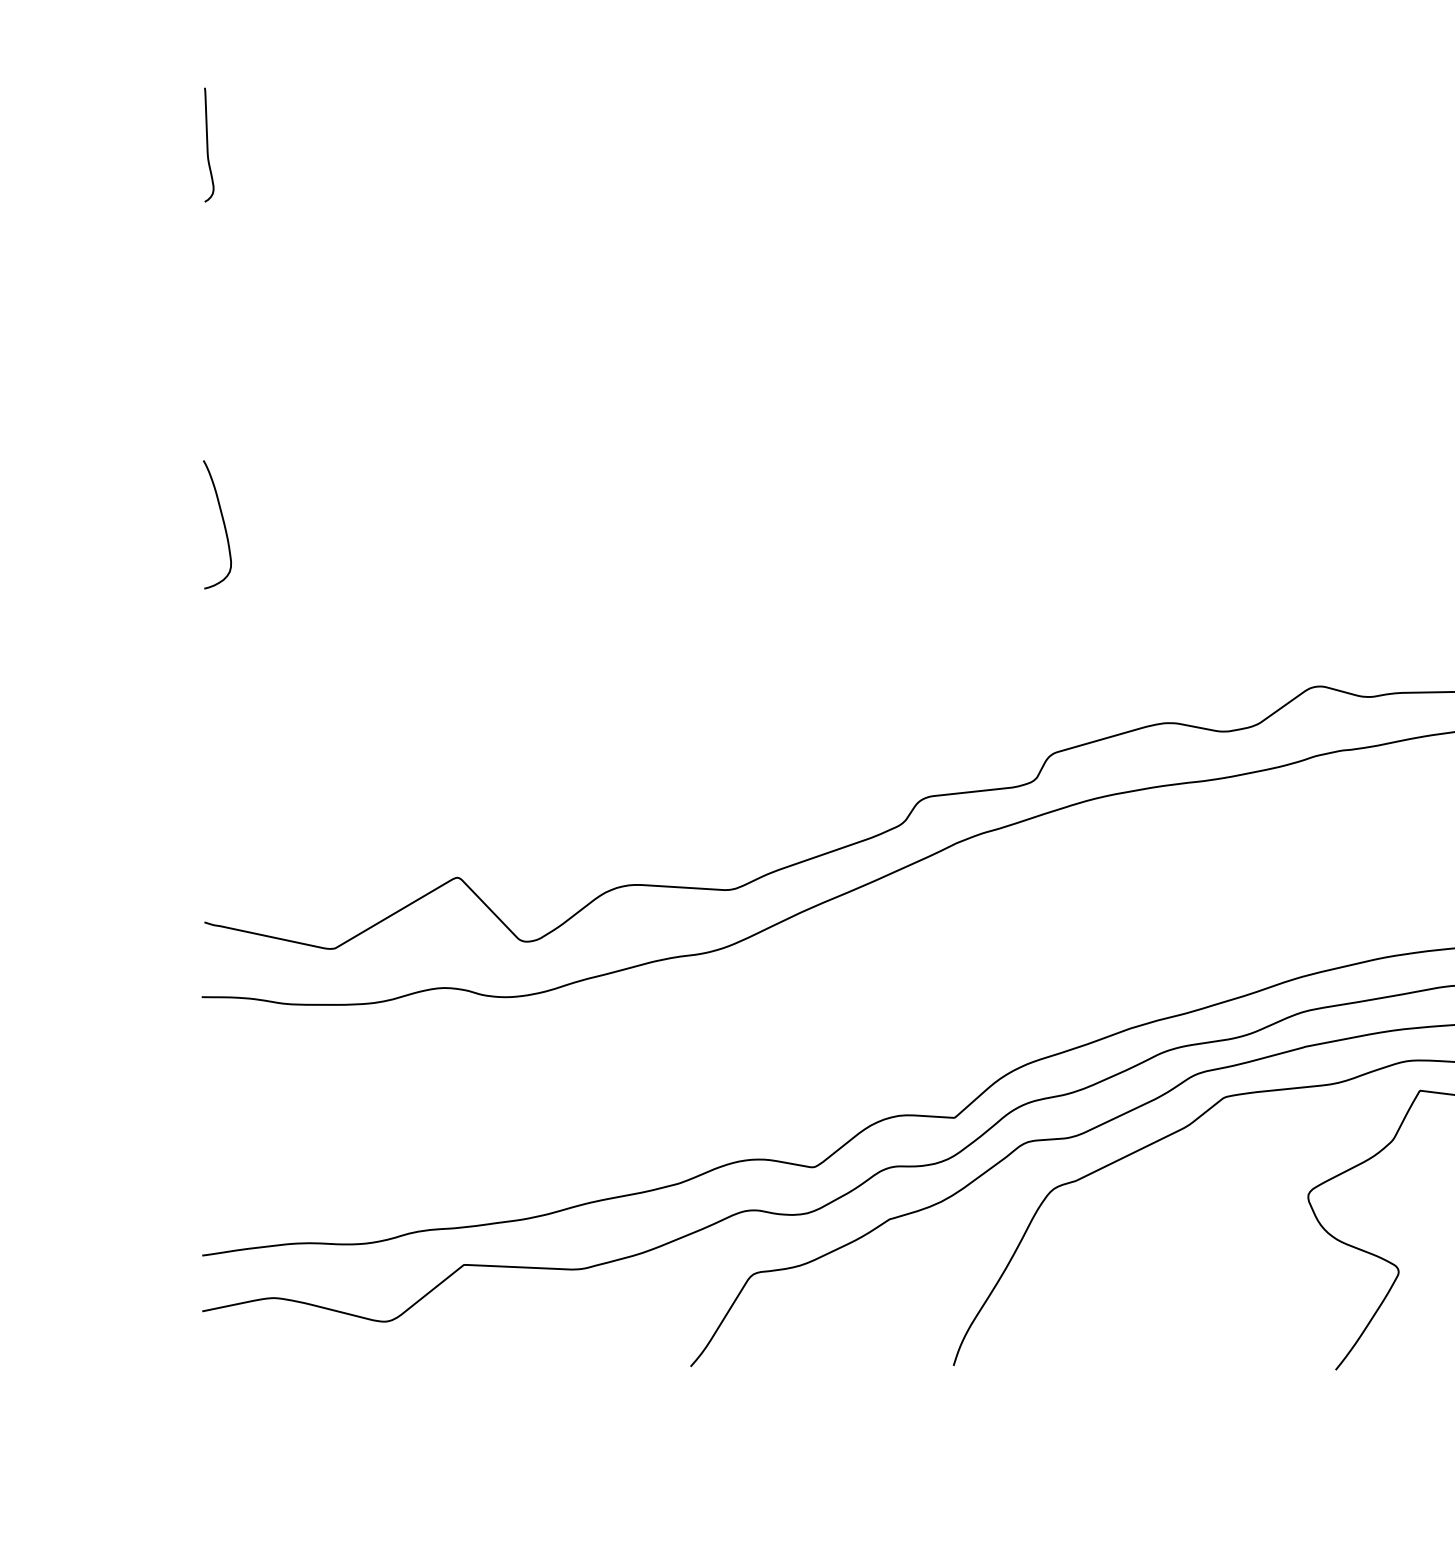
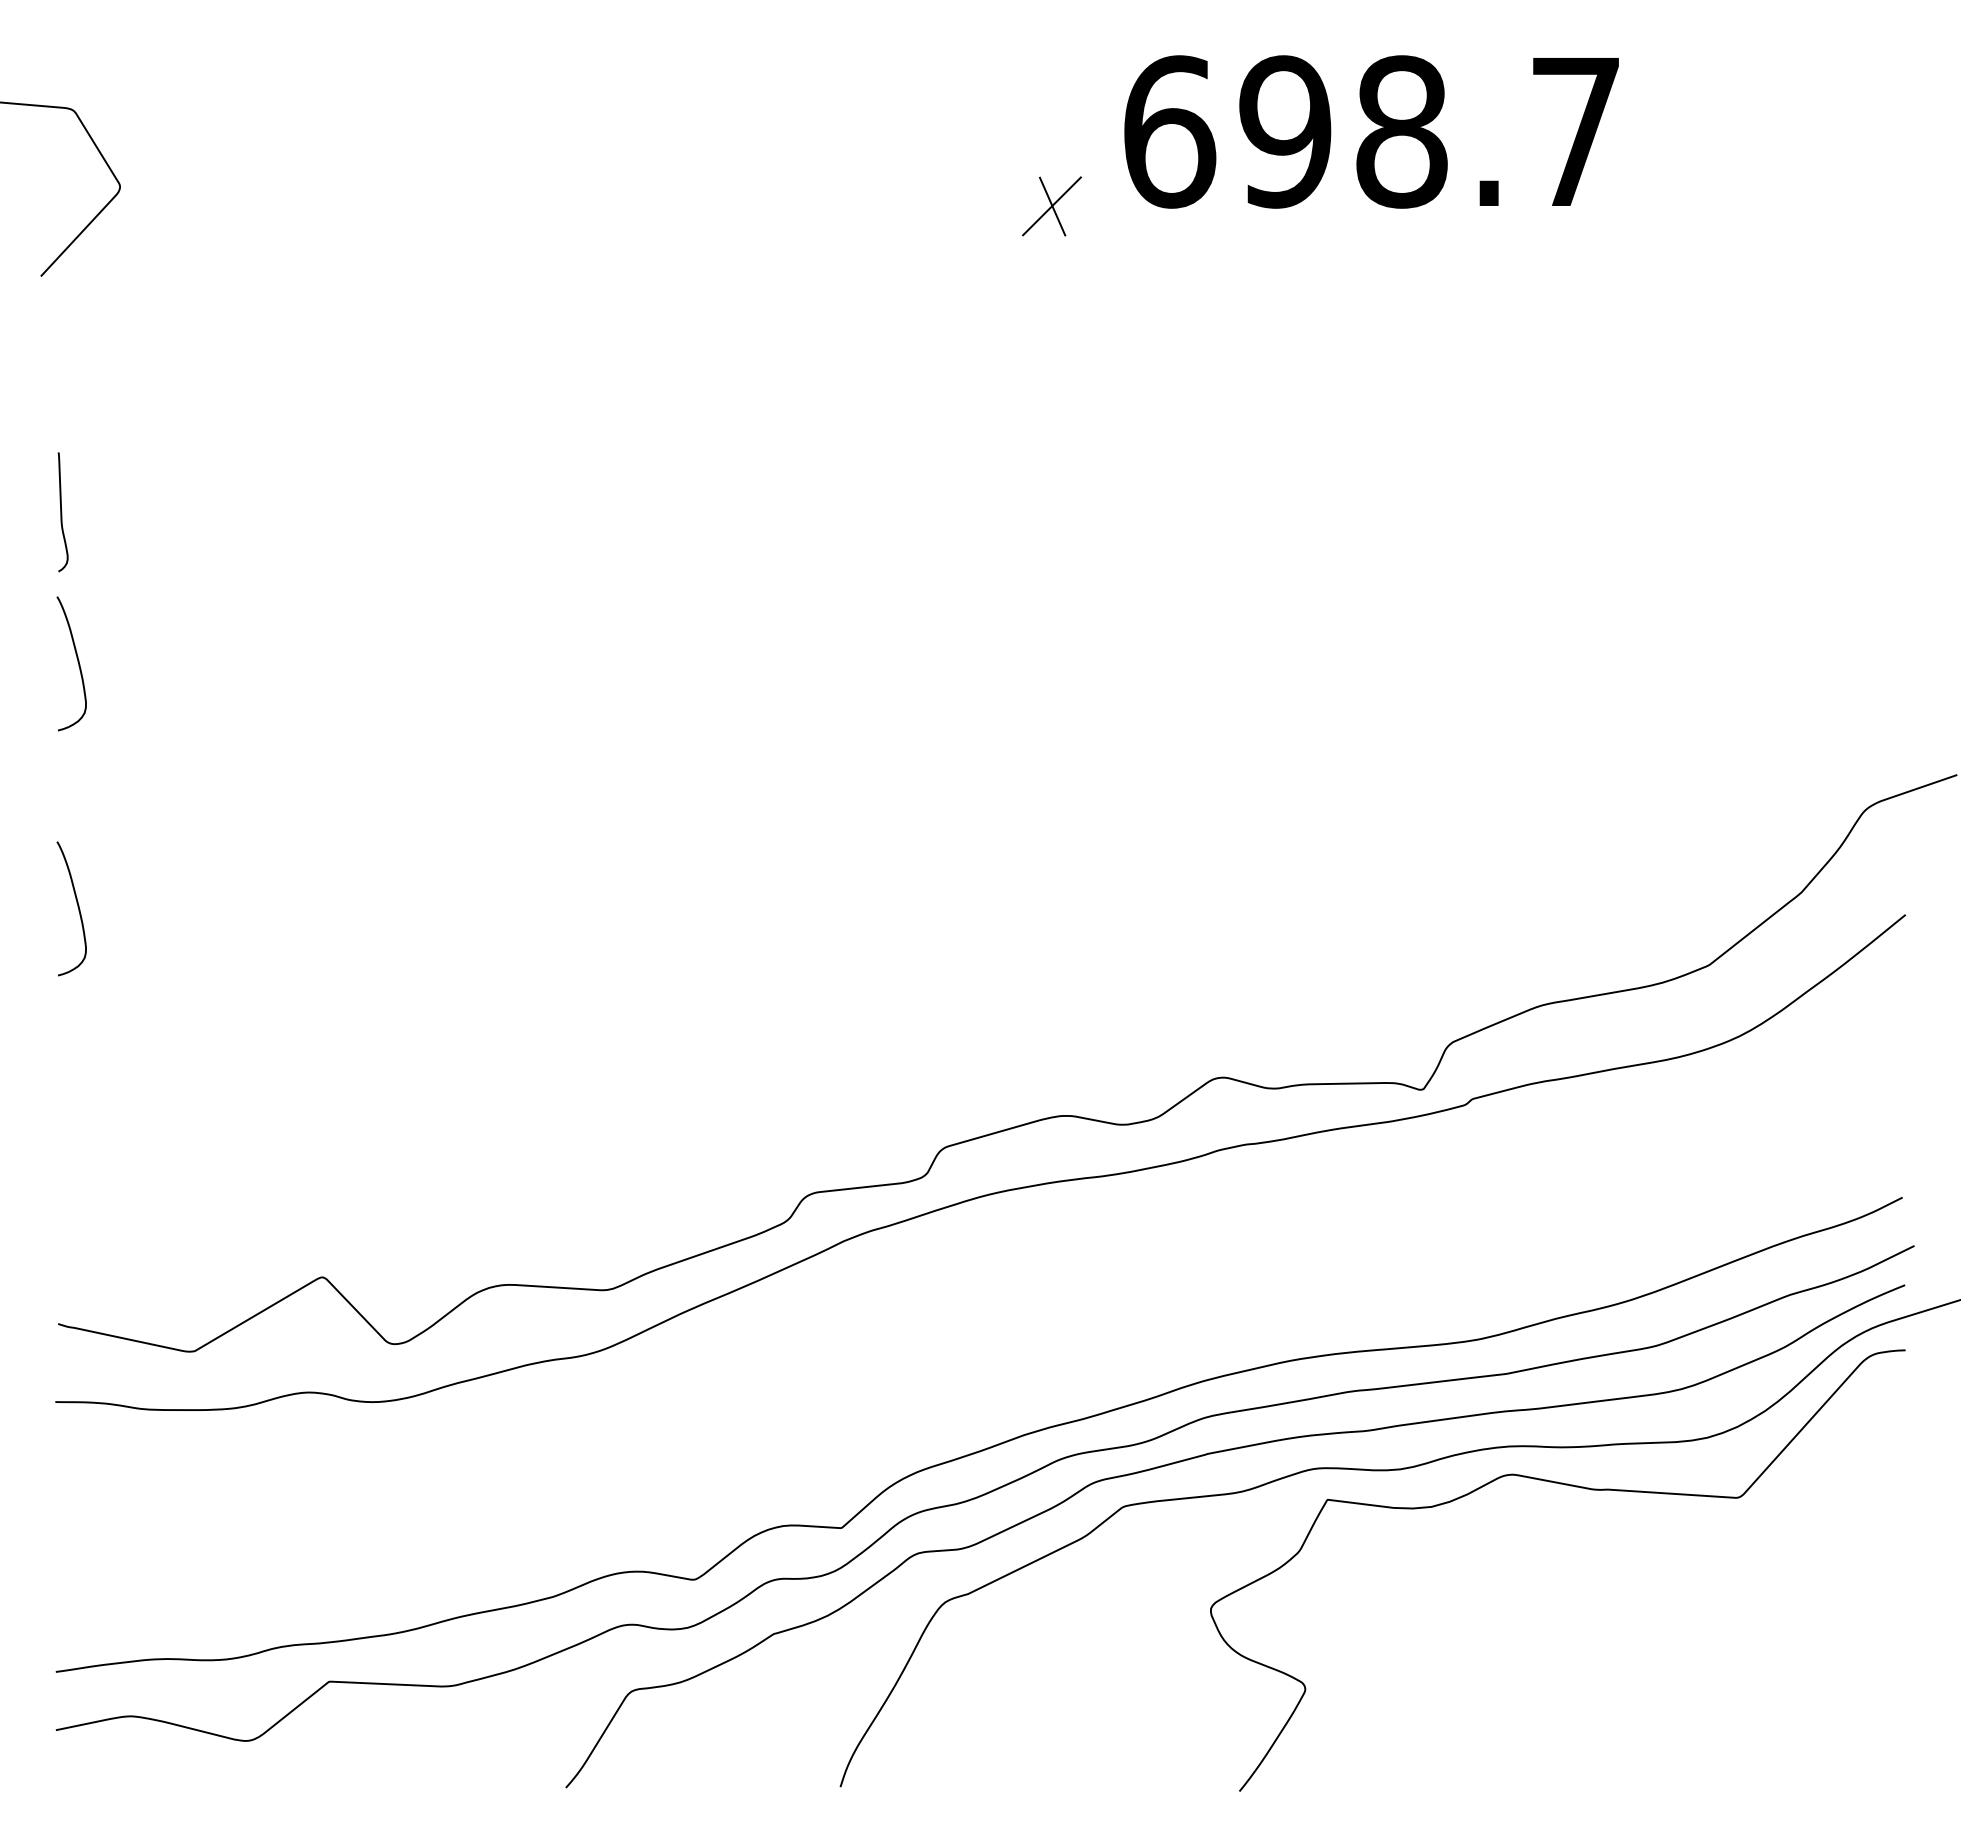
curve: (222, 288) -> (77, 662), added

